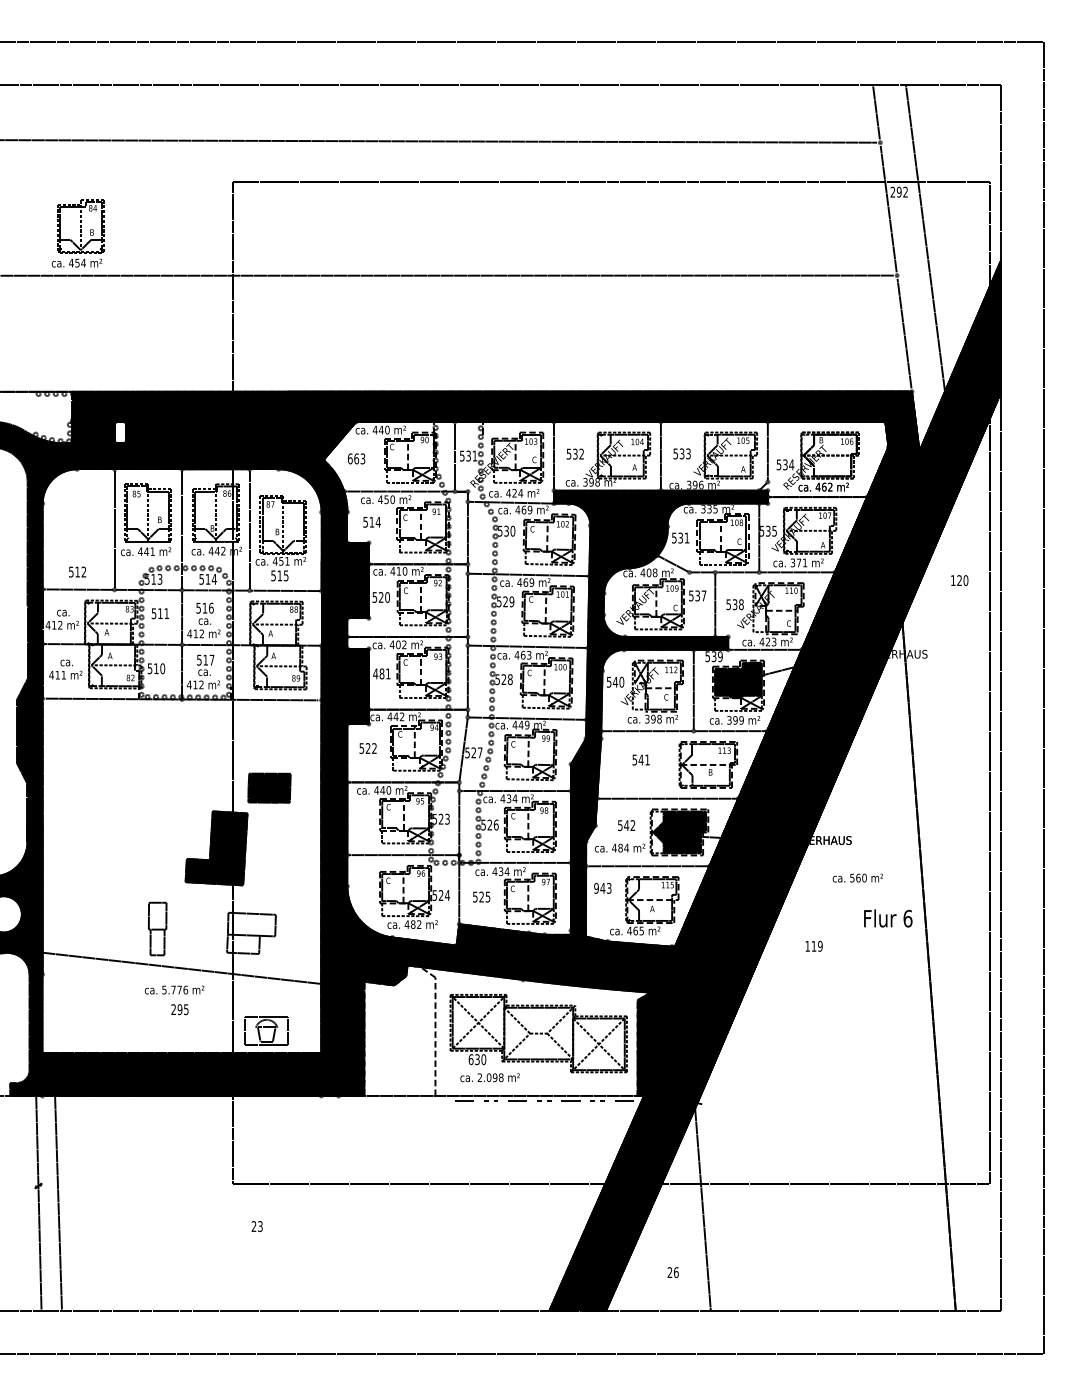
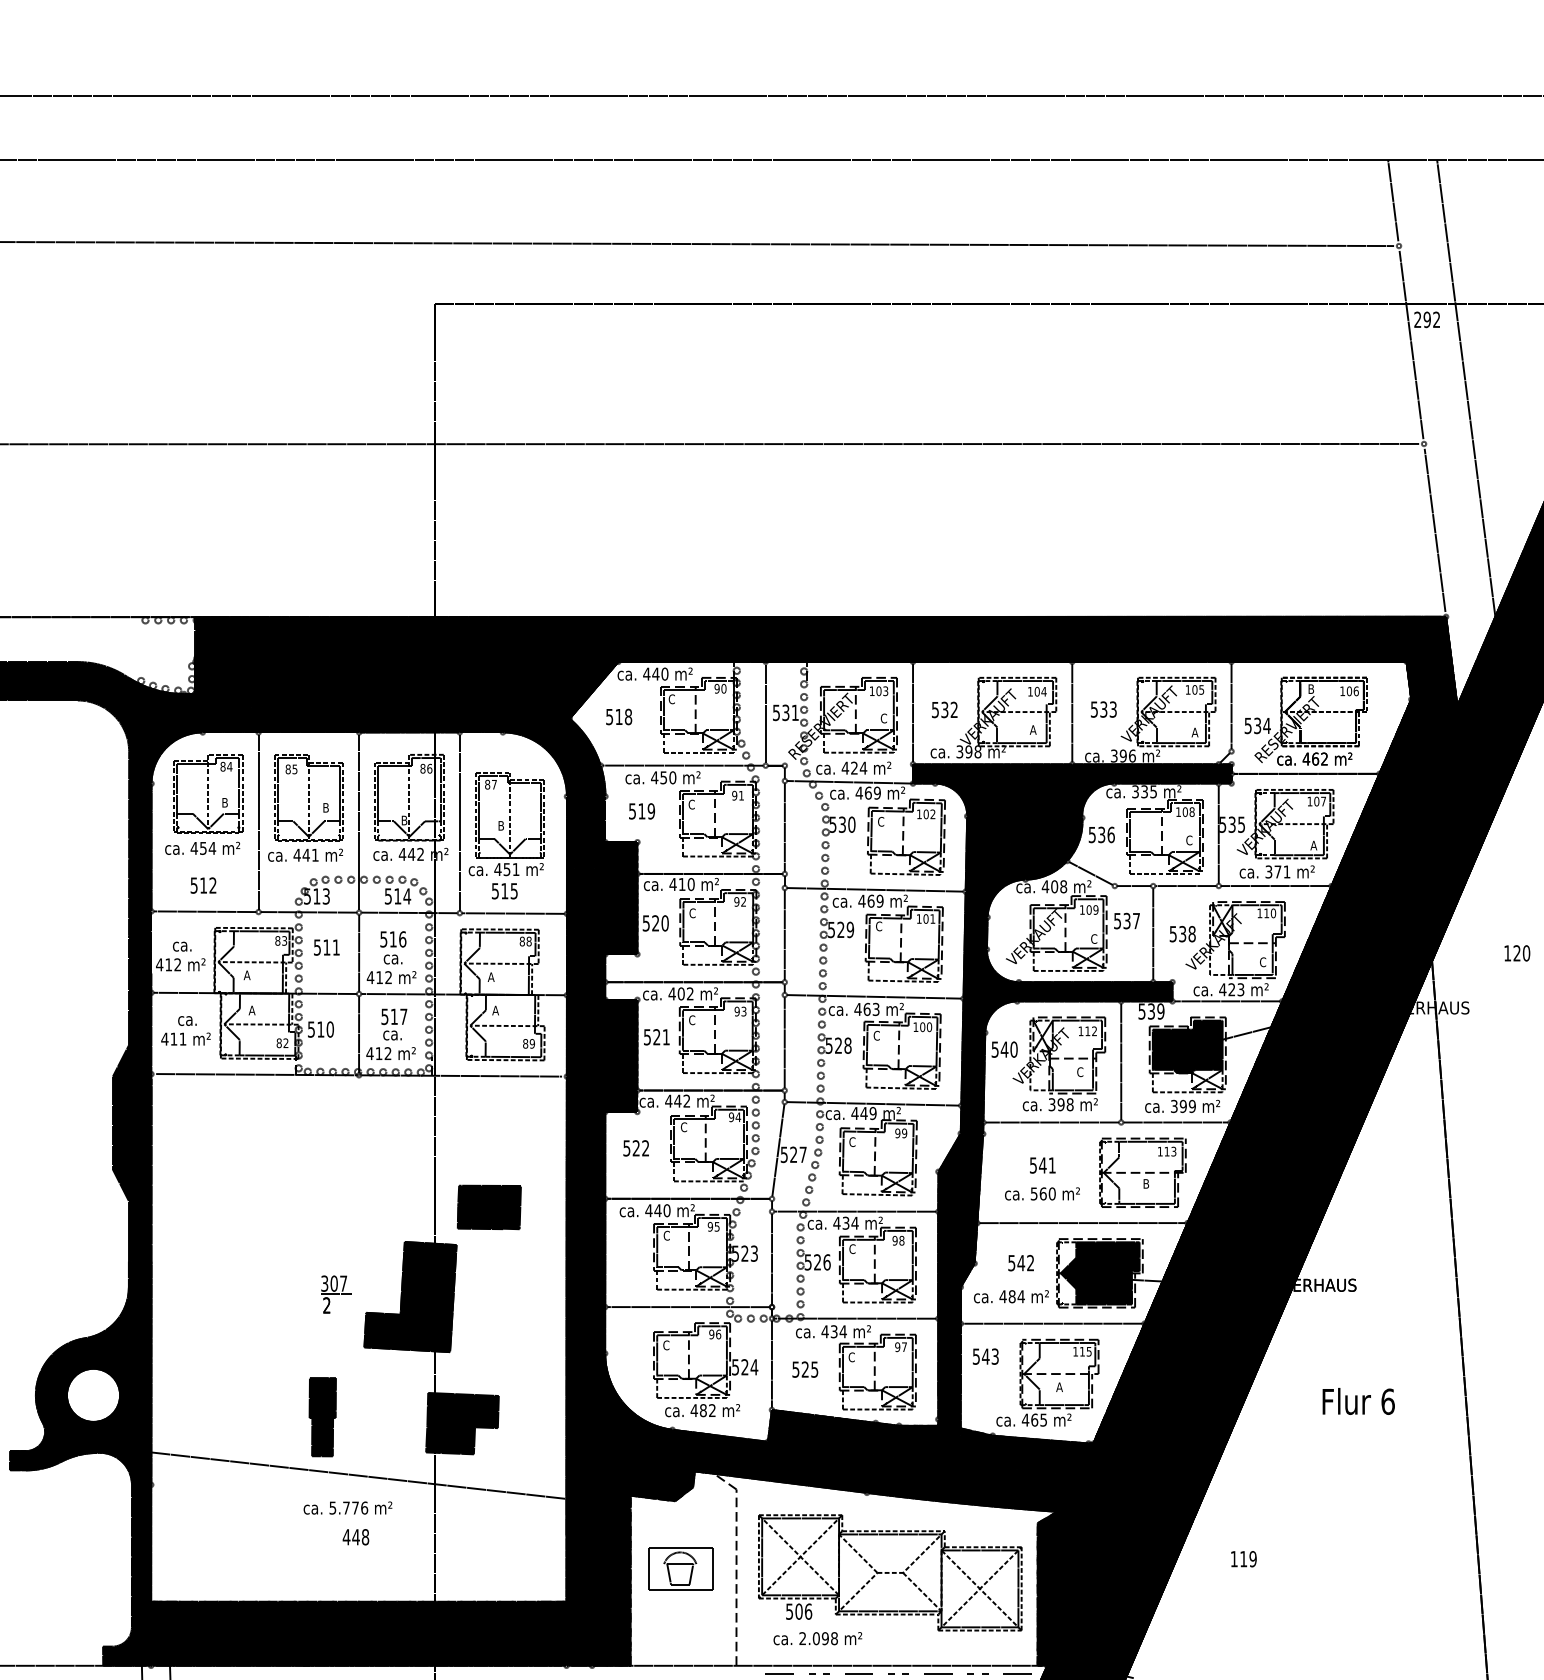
part: (77, 233) -> (203, 804), moved
fill: (120, 432) -> (267, 677), added
text: (356, 458) -> (618, 716), 663 -> 518
text: (377, 521) -> (650, 810), 514 -> 519
text: (686, 537) -> (1110, 834), 531 -> 536
text: (959, 580) -> (1516, 953), moved
text: (378, 673) -> (651, 1036), 481 -> 521
part: (166, 846) -> (335, 1294), added
text: (857, 877) -> (1041, 1192), moved
text: (596, 887) -> (976, 1355), 943 -> 543
text: (888, 918) -> (1359, 1401), moved
fill: (157, 928) -> (322, 1416), added
fill: (251, 932) -> (462, 1422), added
text: (813, 945) -> (1242, 1557), moved
text: (179, 1009) -> (355, 1537), 295 -> 448
part: (266, 1030) -> (679, 1568), moved
text: (477, 1059) -> (799, 1611), 630 -> 506

